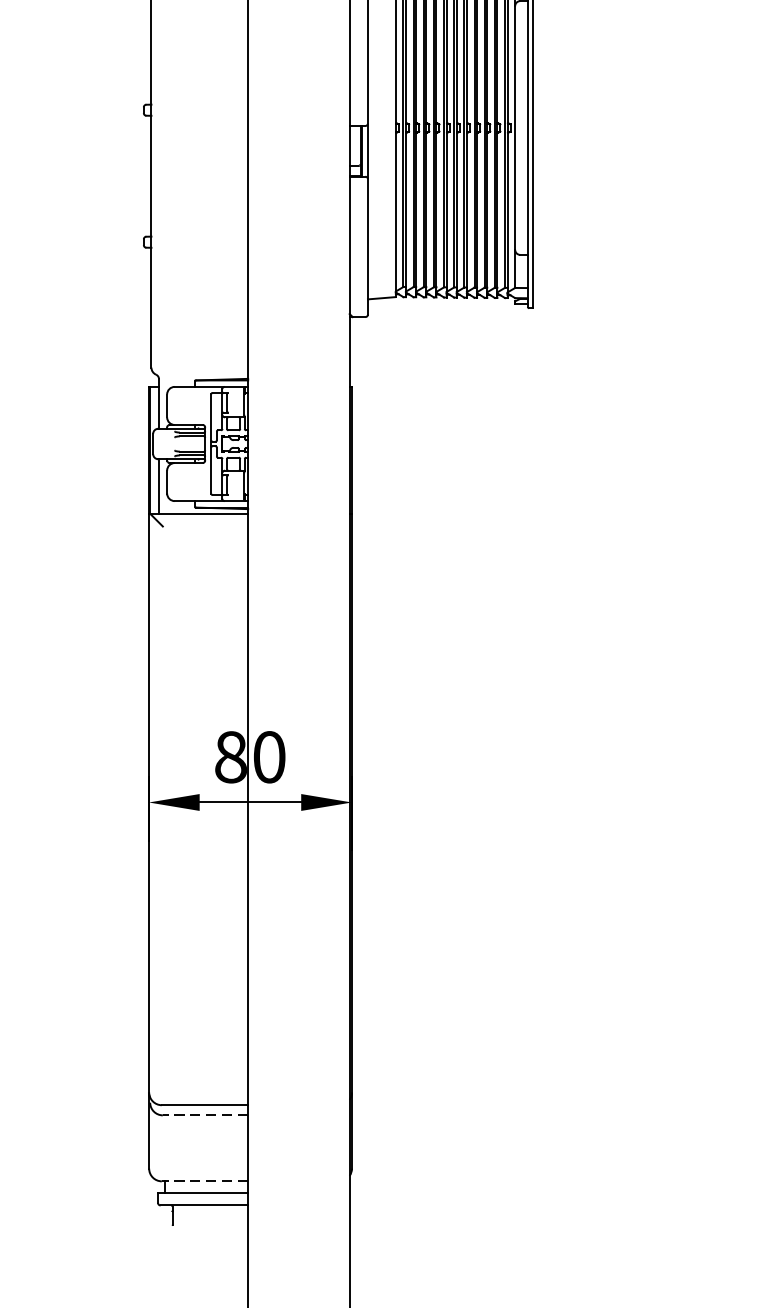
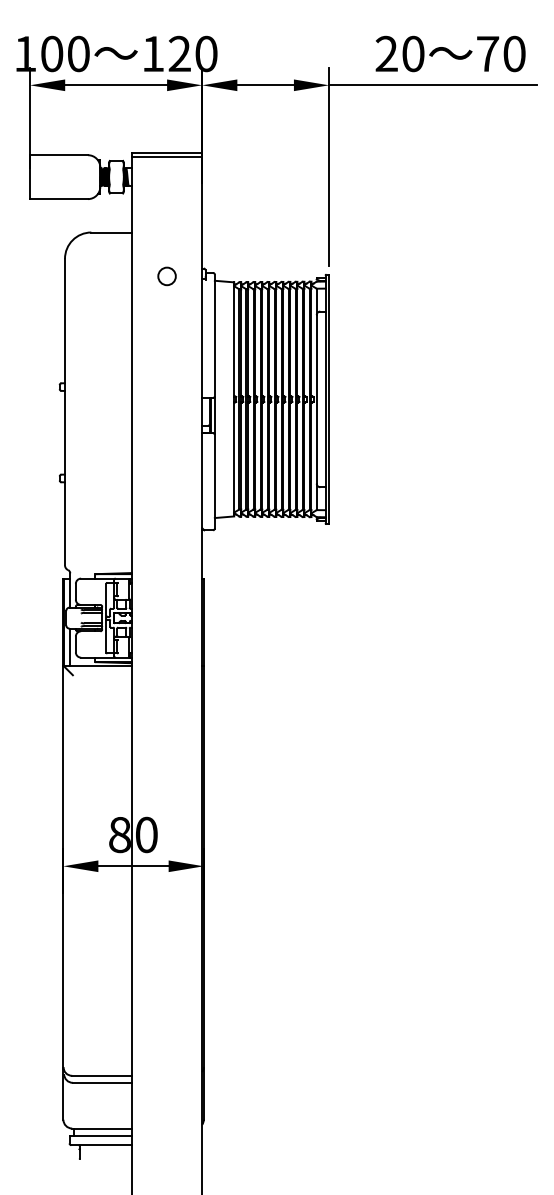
line: (205, 1114) -> (102, 1082), dashed -> solid
line: (205, 1181) -> (102, 1128), dashed -> solid

